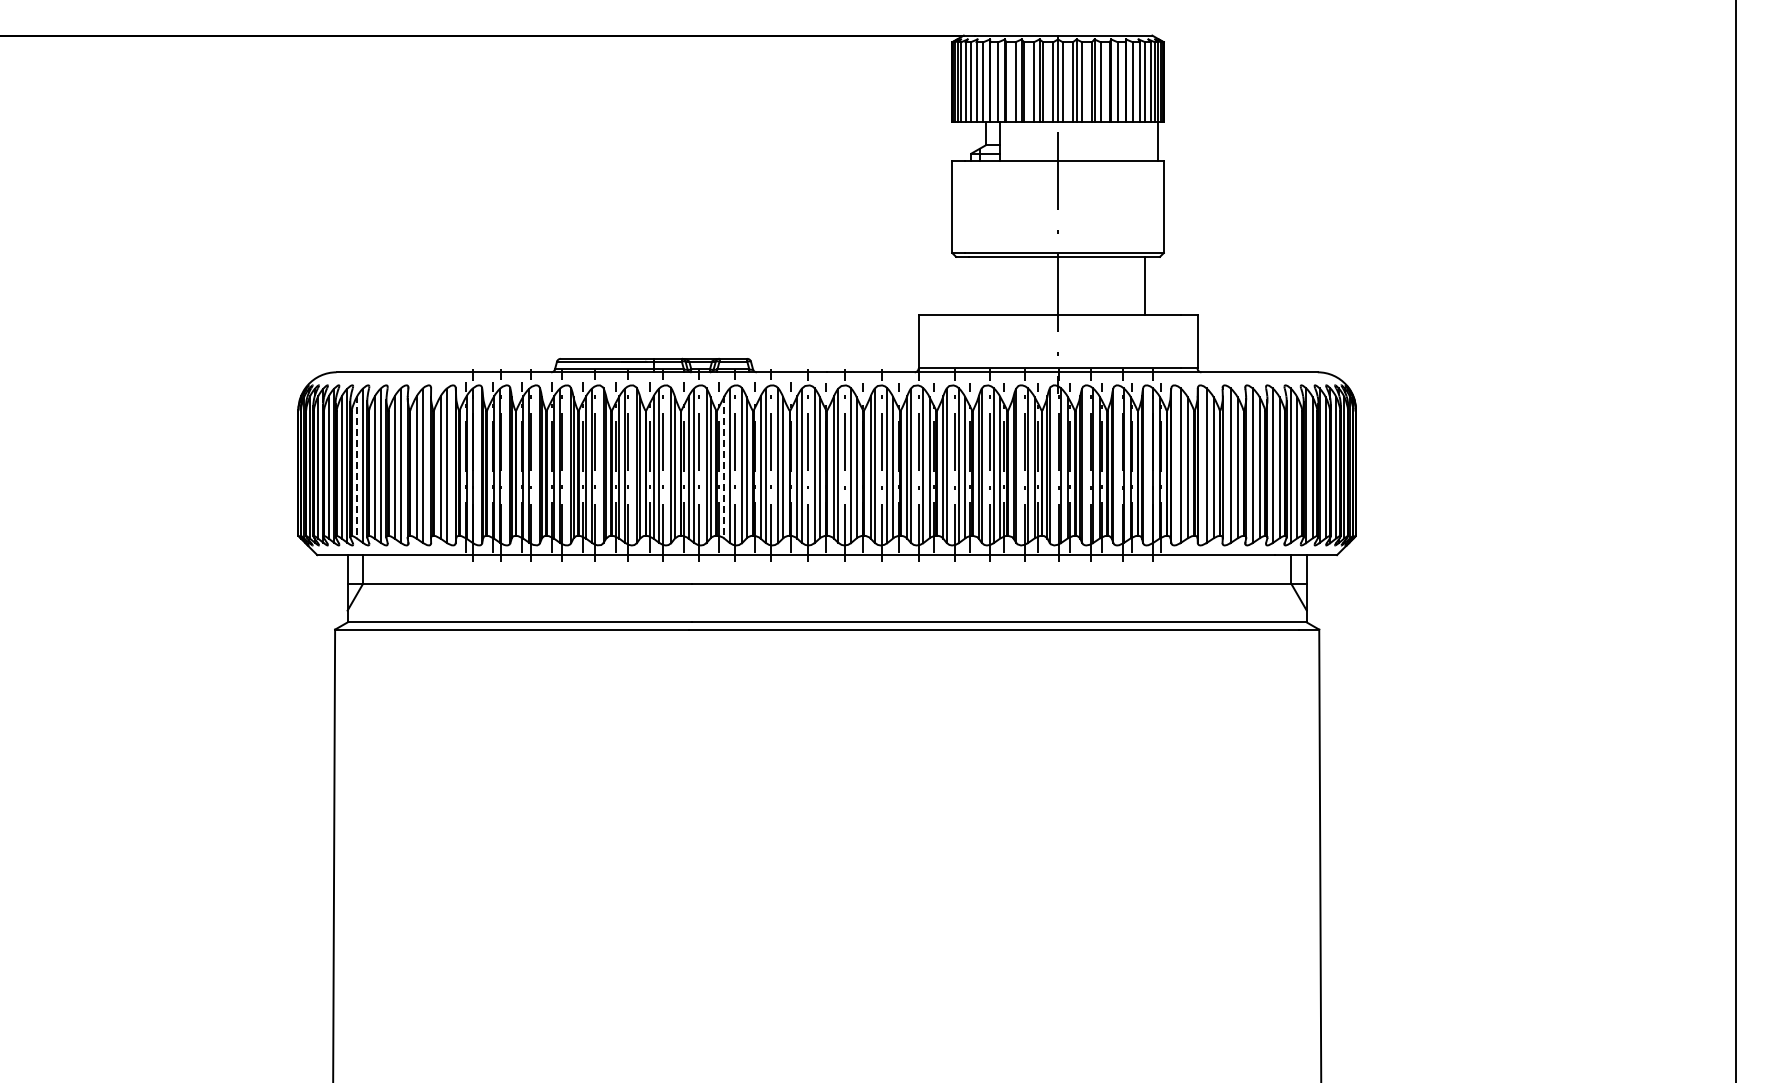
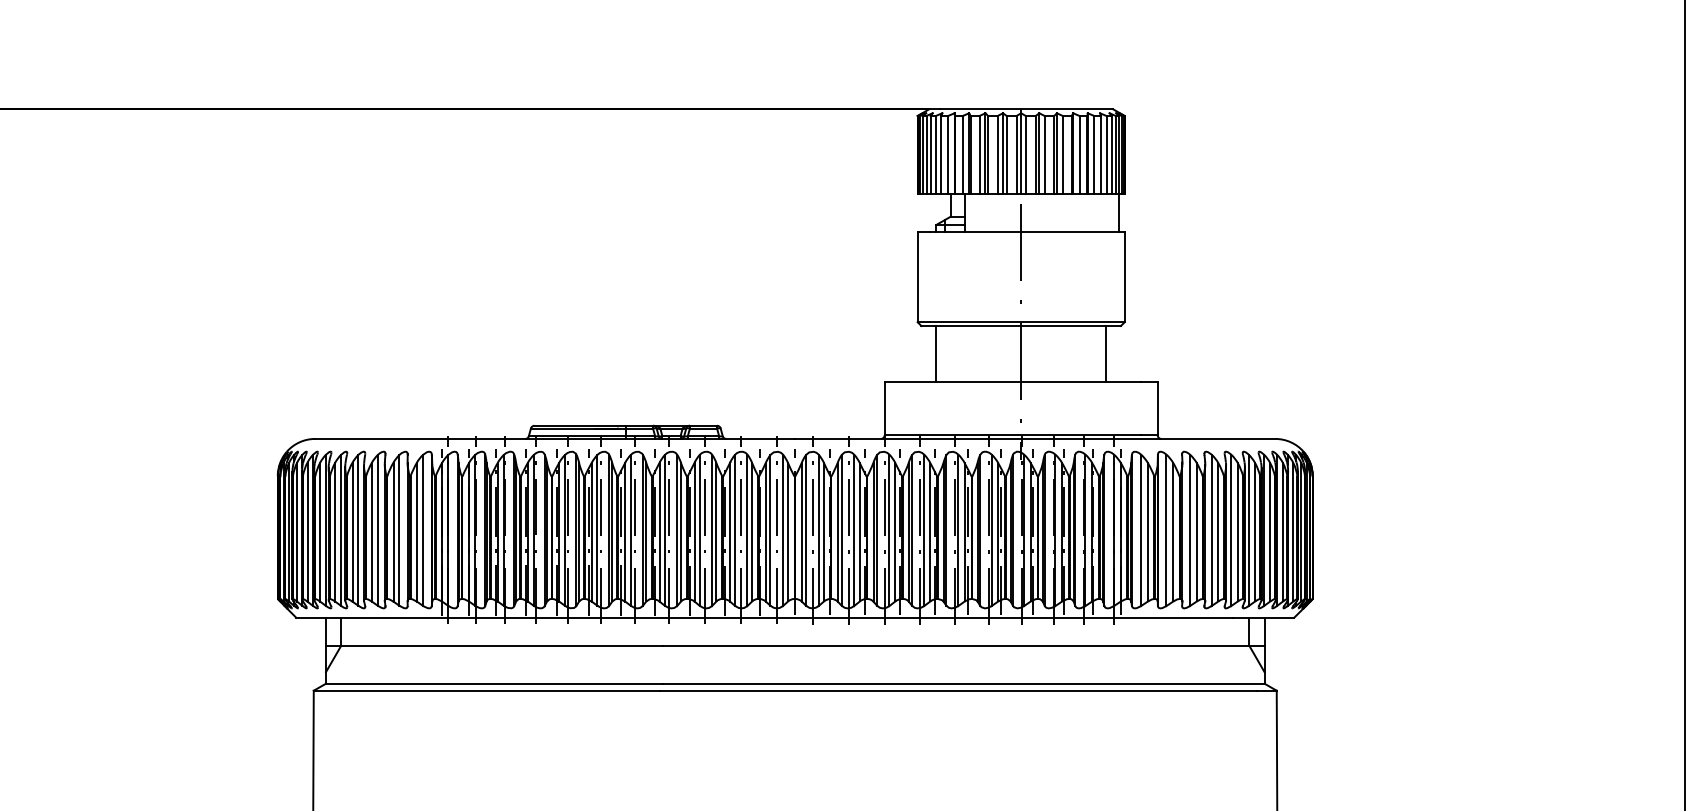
line: (971, 285) -> (936, 354), added
line: (357, 468) -> (335, 533), dashed -> solid
line: (724, 468) -> (694, 533), dashed -> solid

